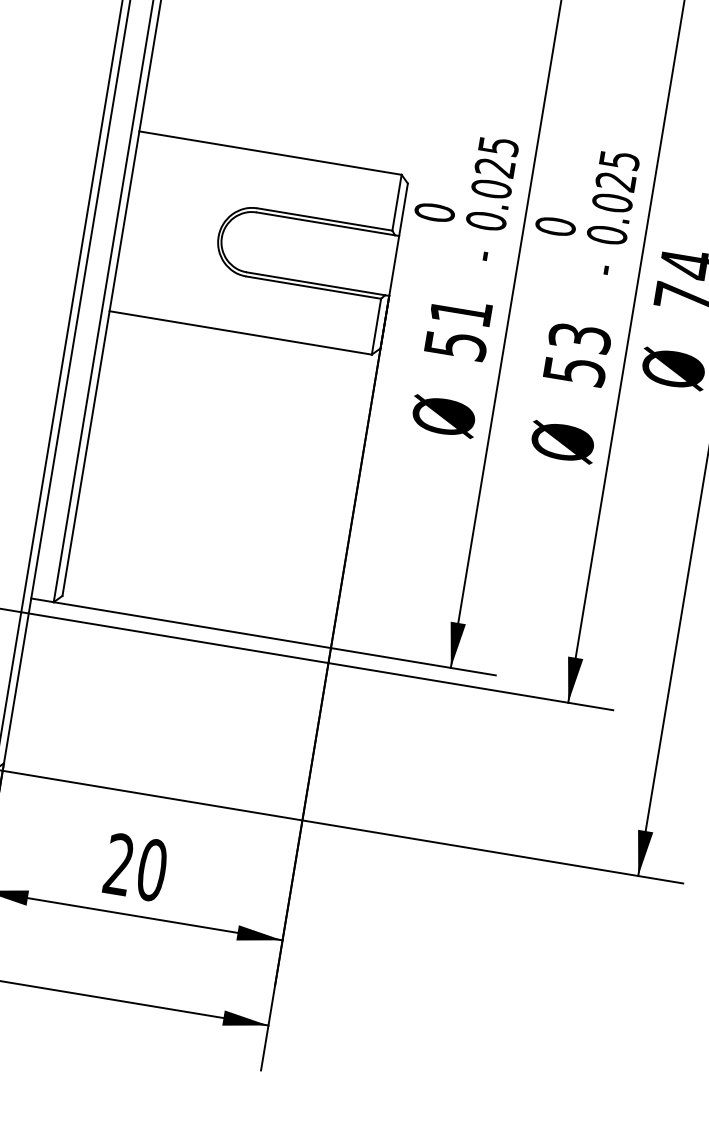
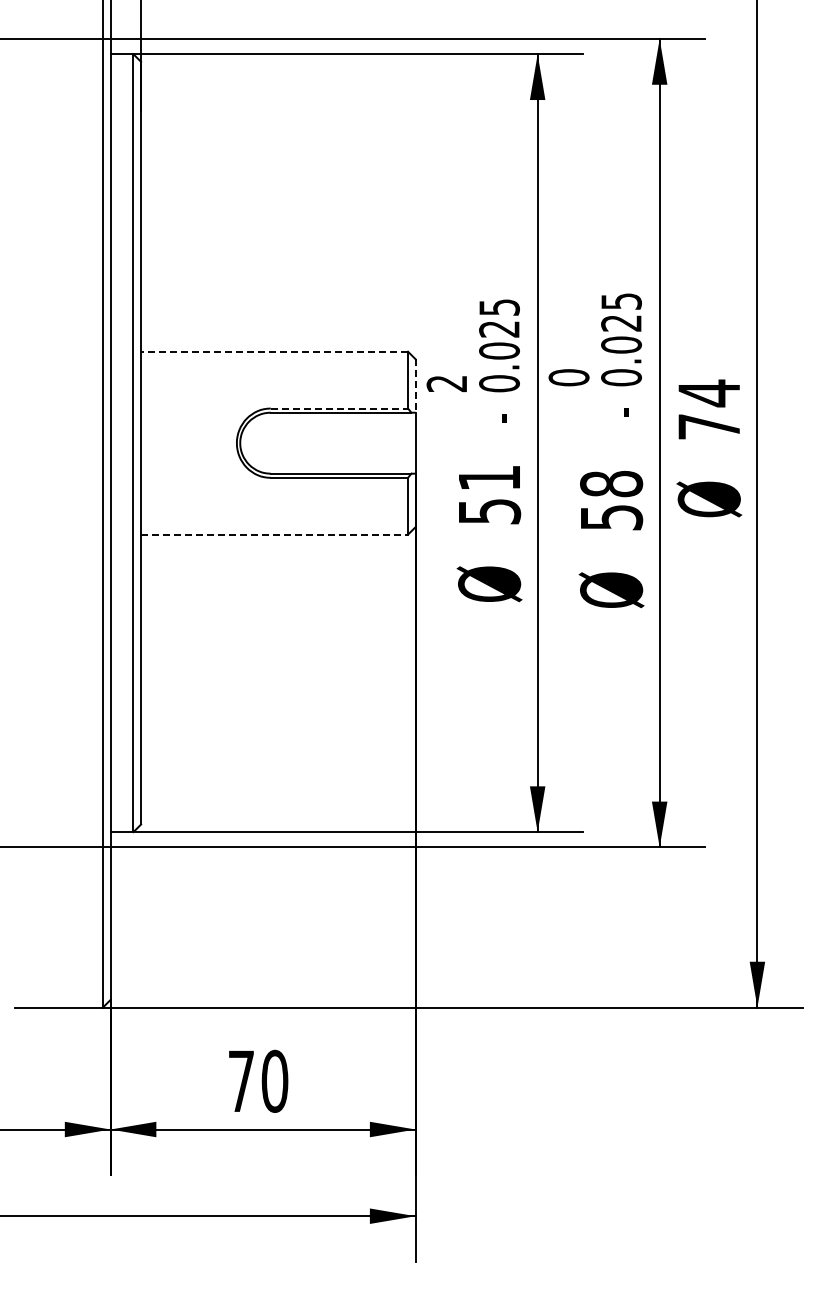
line: (270, 152) -> (274, 351), solid -> dashed
line: (403, 210) -> (415, 386), solid -> dashed
text: (434, 212) -> (446, 383), 0 -> 2
line: (325, 219) -> (339, 408), solid -> dashed
line: (241, 332) -> (275, 534), solid -> dashed
text: (580, 337) -> (611, 483), 53 -> 58
text: (118, 863) -> (240, 1080), 20 -> 70

